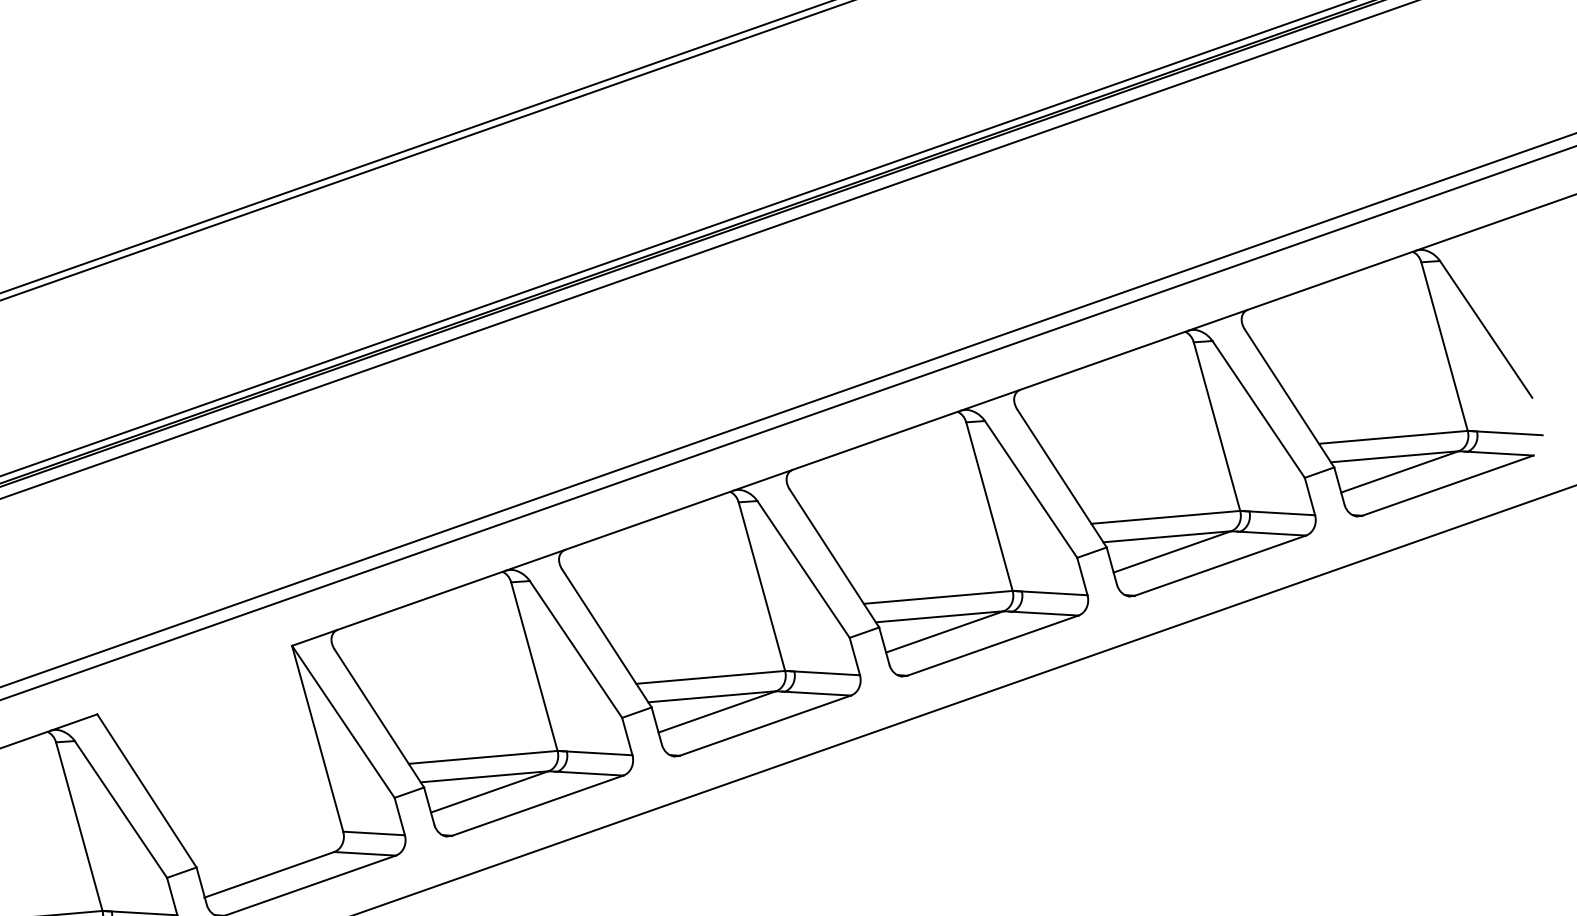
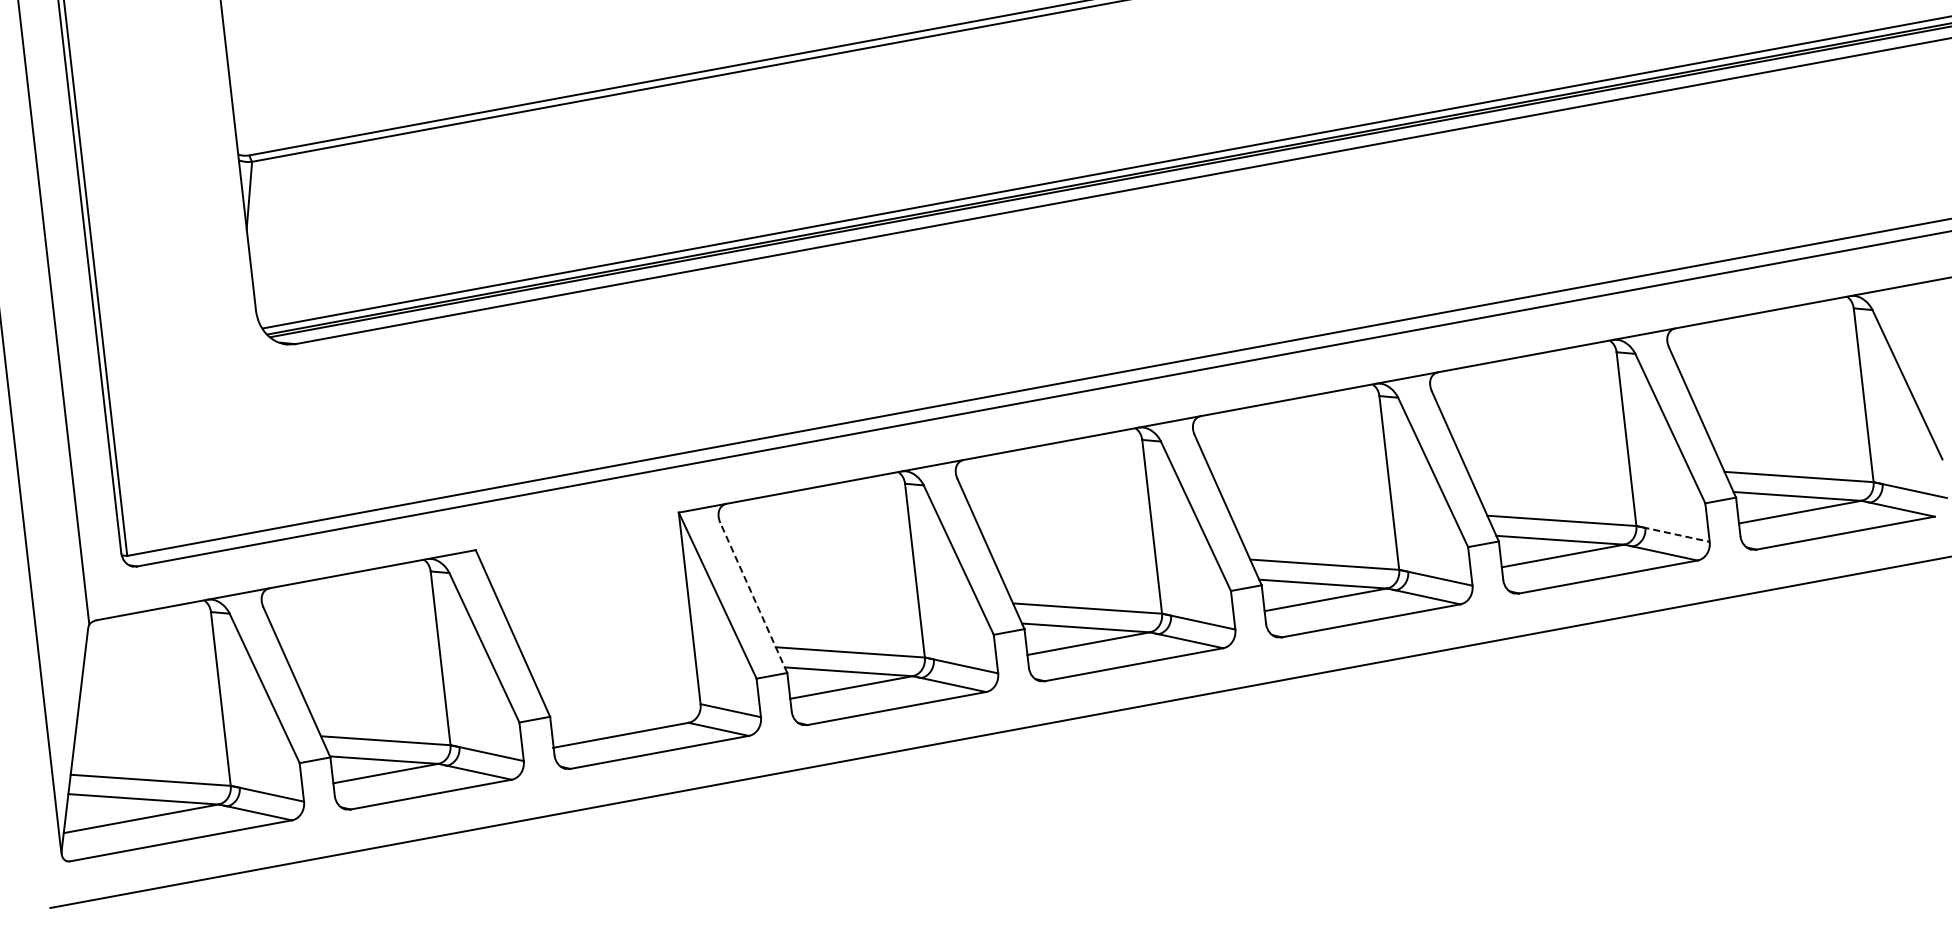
line: (1281, 513) -> (1676, 534), solid -> dashed
line: (379, 718) -> (753, 597), solid -> dashed

